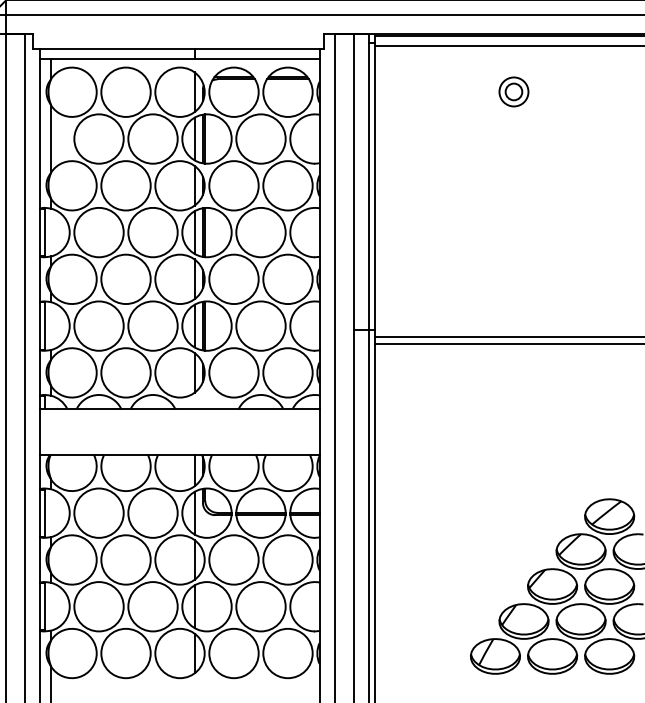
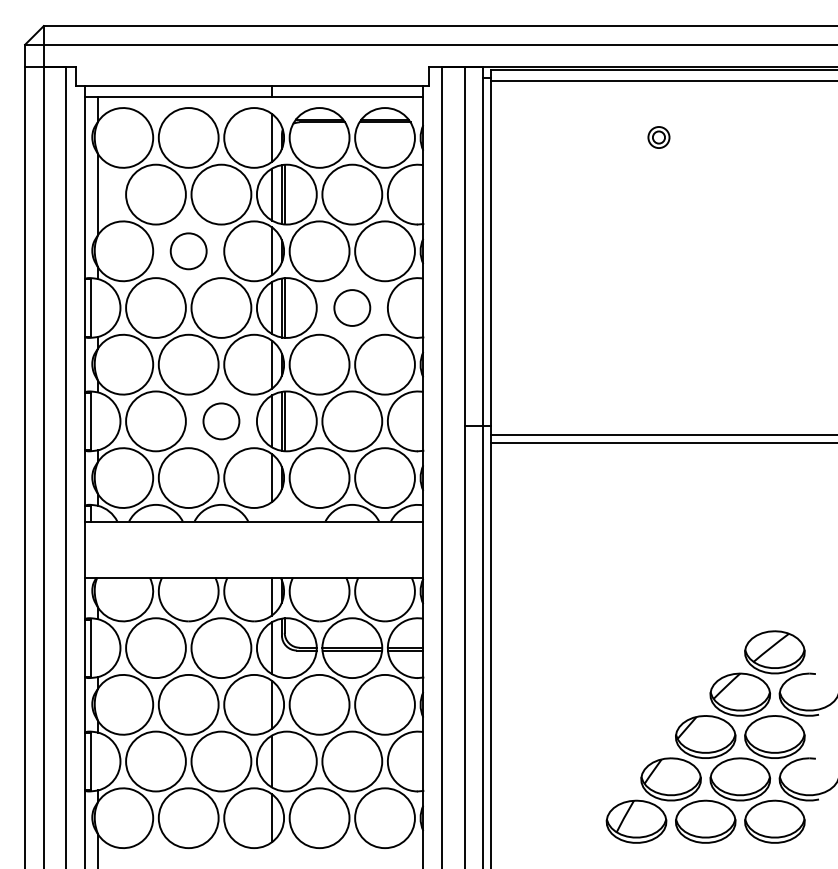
part: (513, 91) -> (658, 137), size x0.6
circle: (125, 185) -> (188, 251), size x0.6
circle: (261, 232) -> (352, 307), size x0.6
circle: (153, 326) -> (221, 421), size x0.6

